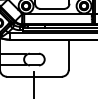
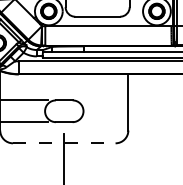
line: (34, 76) -> (64, 142), solid -> dashed

